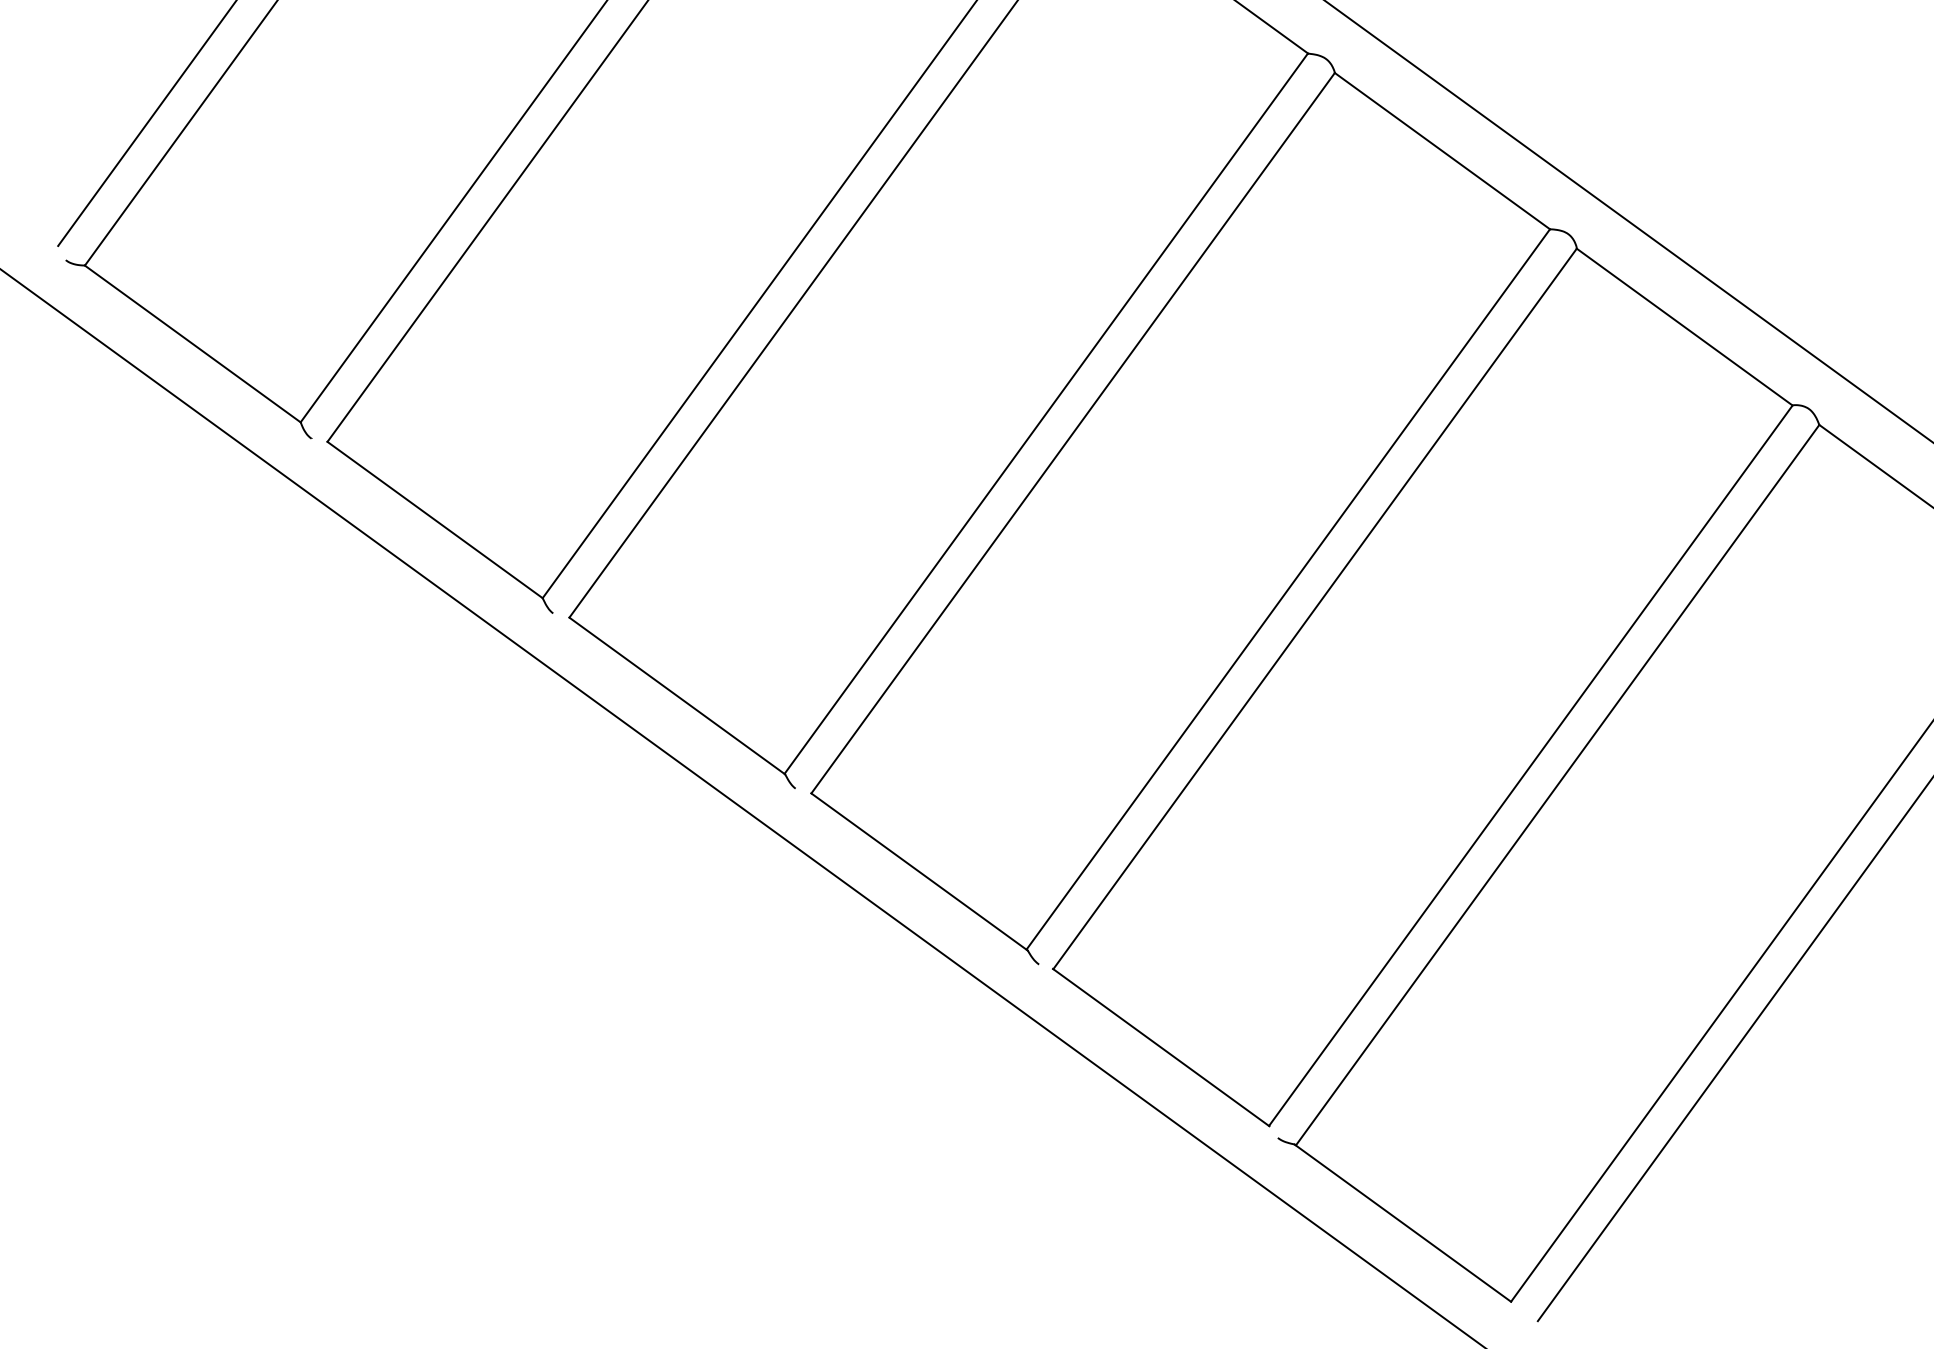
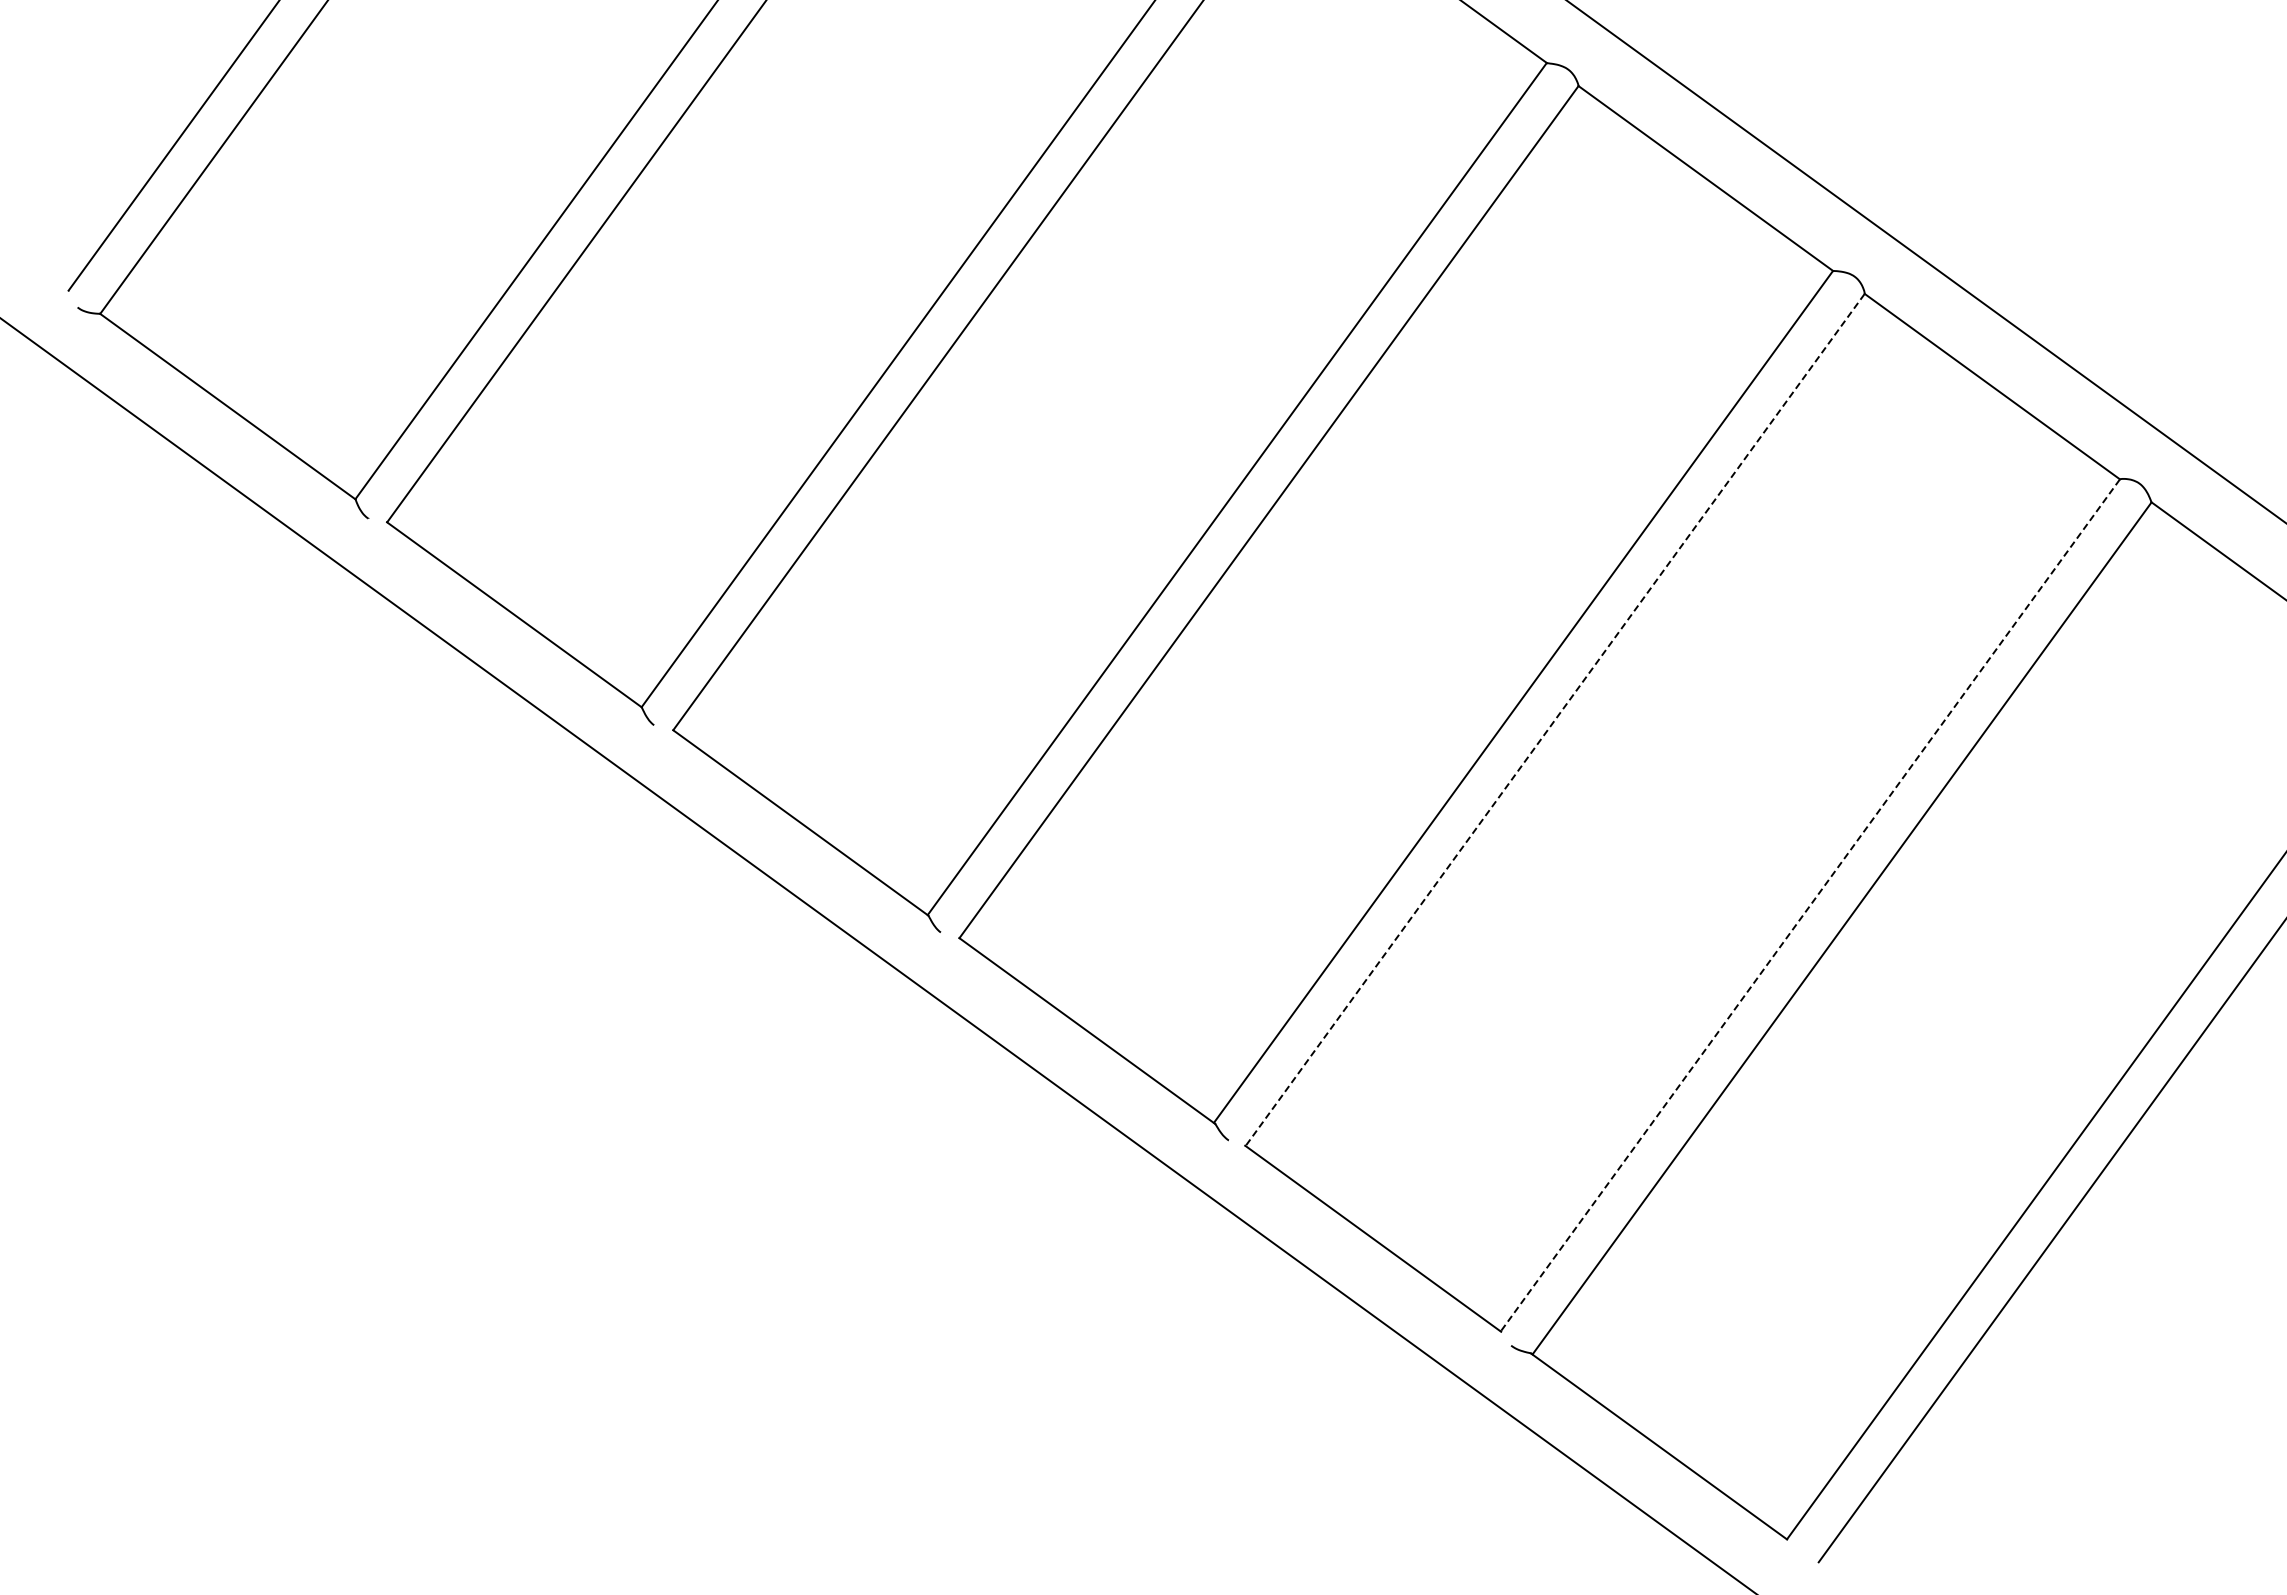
line: (1314, 609) -> (1554, 720), solid -> dashed
line: (1530, 765) -> (1810, 905), solid -> dashed

